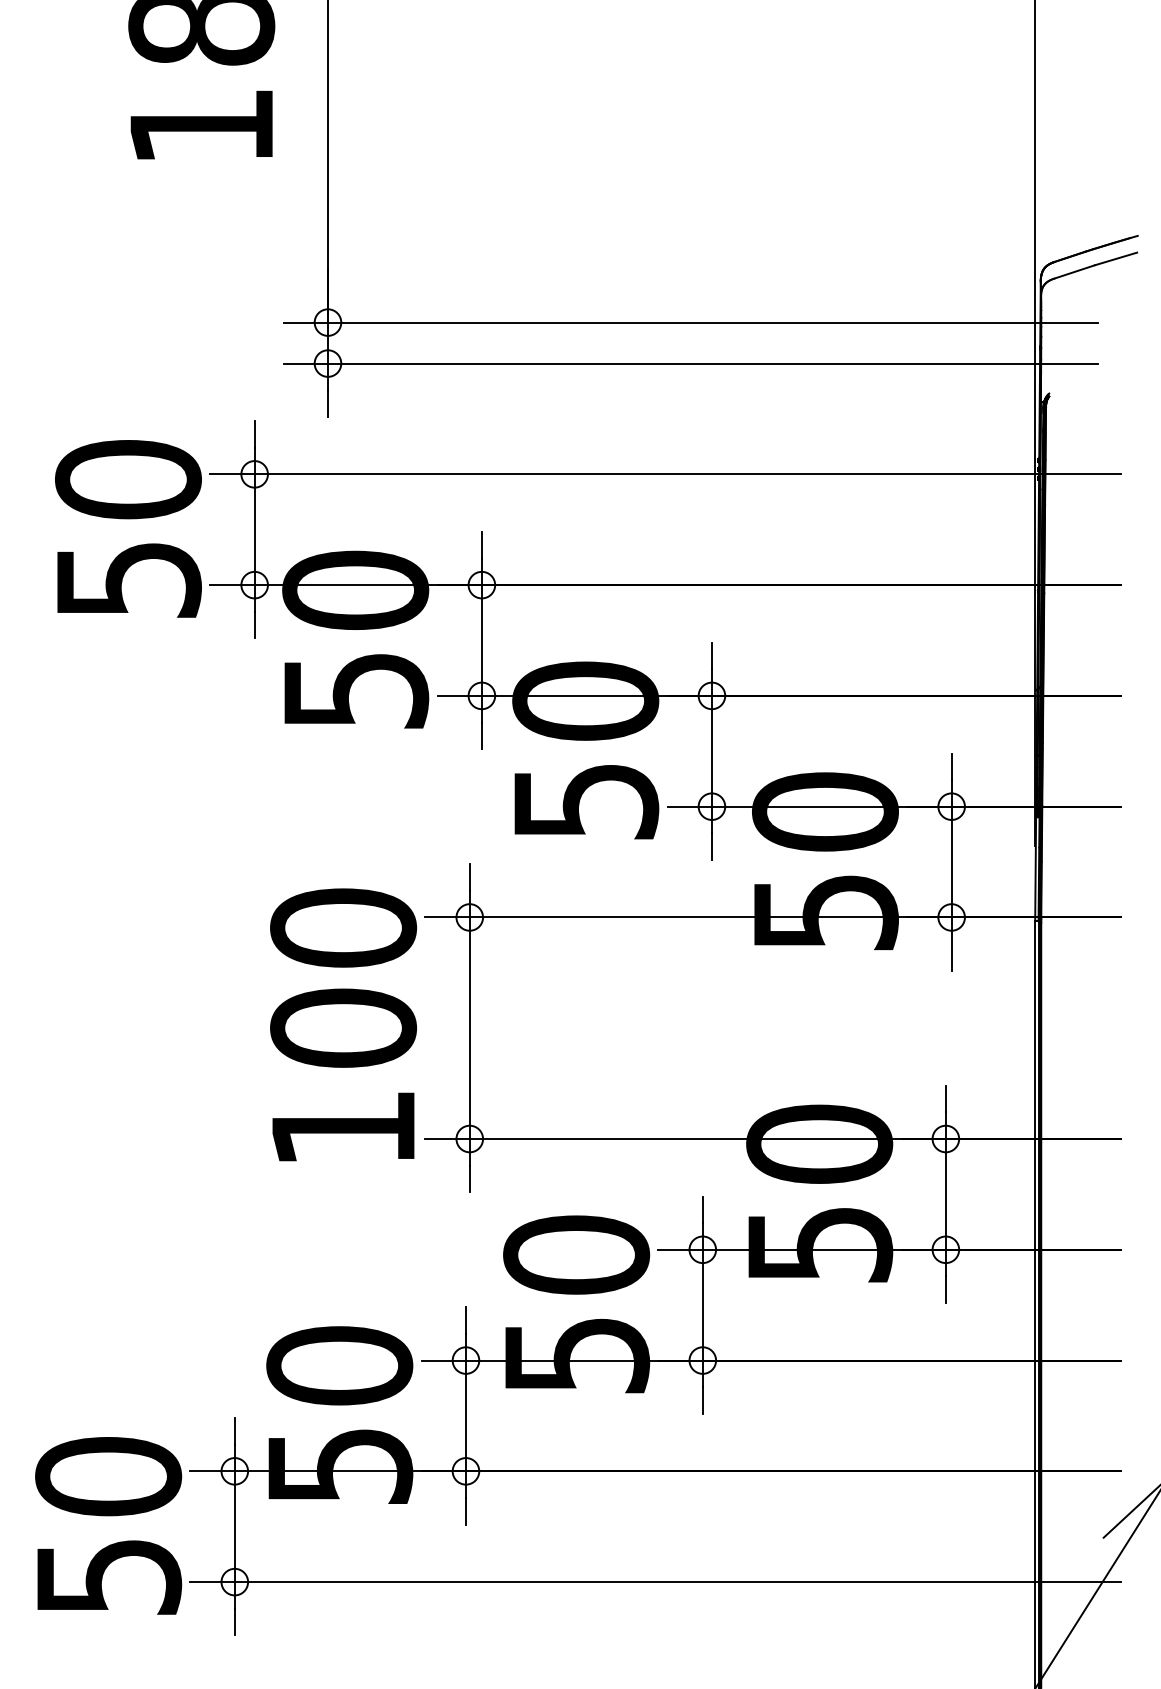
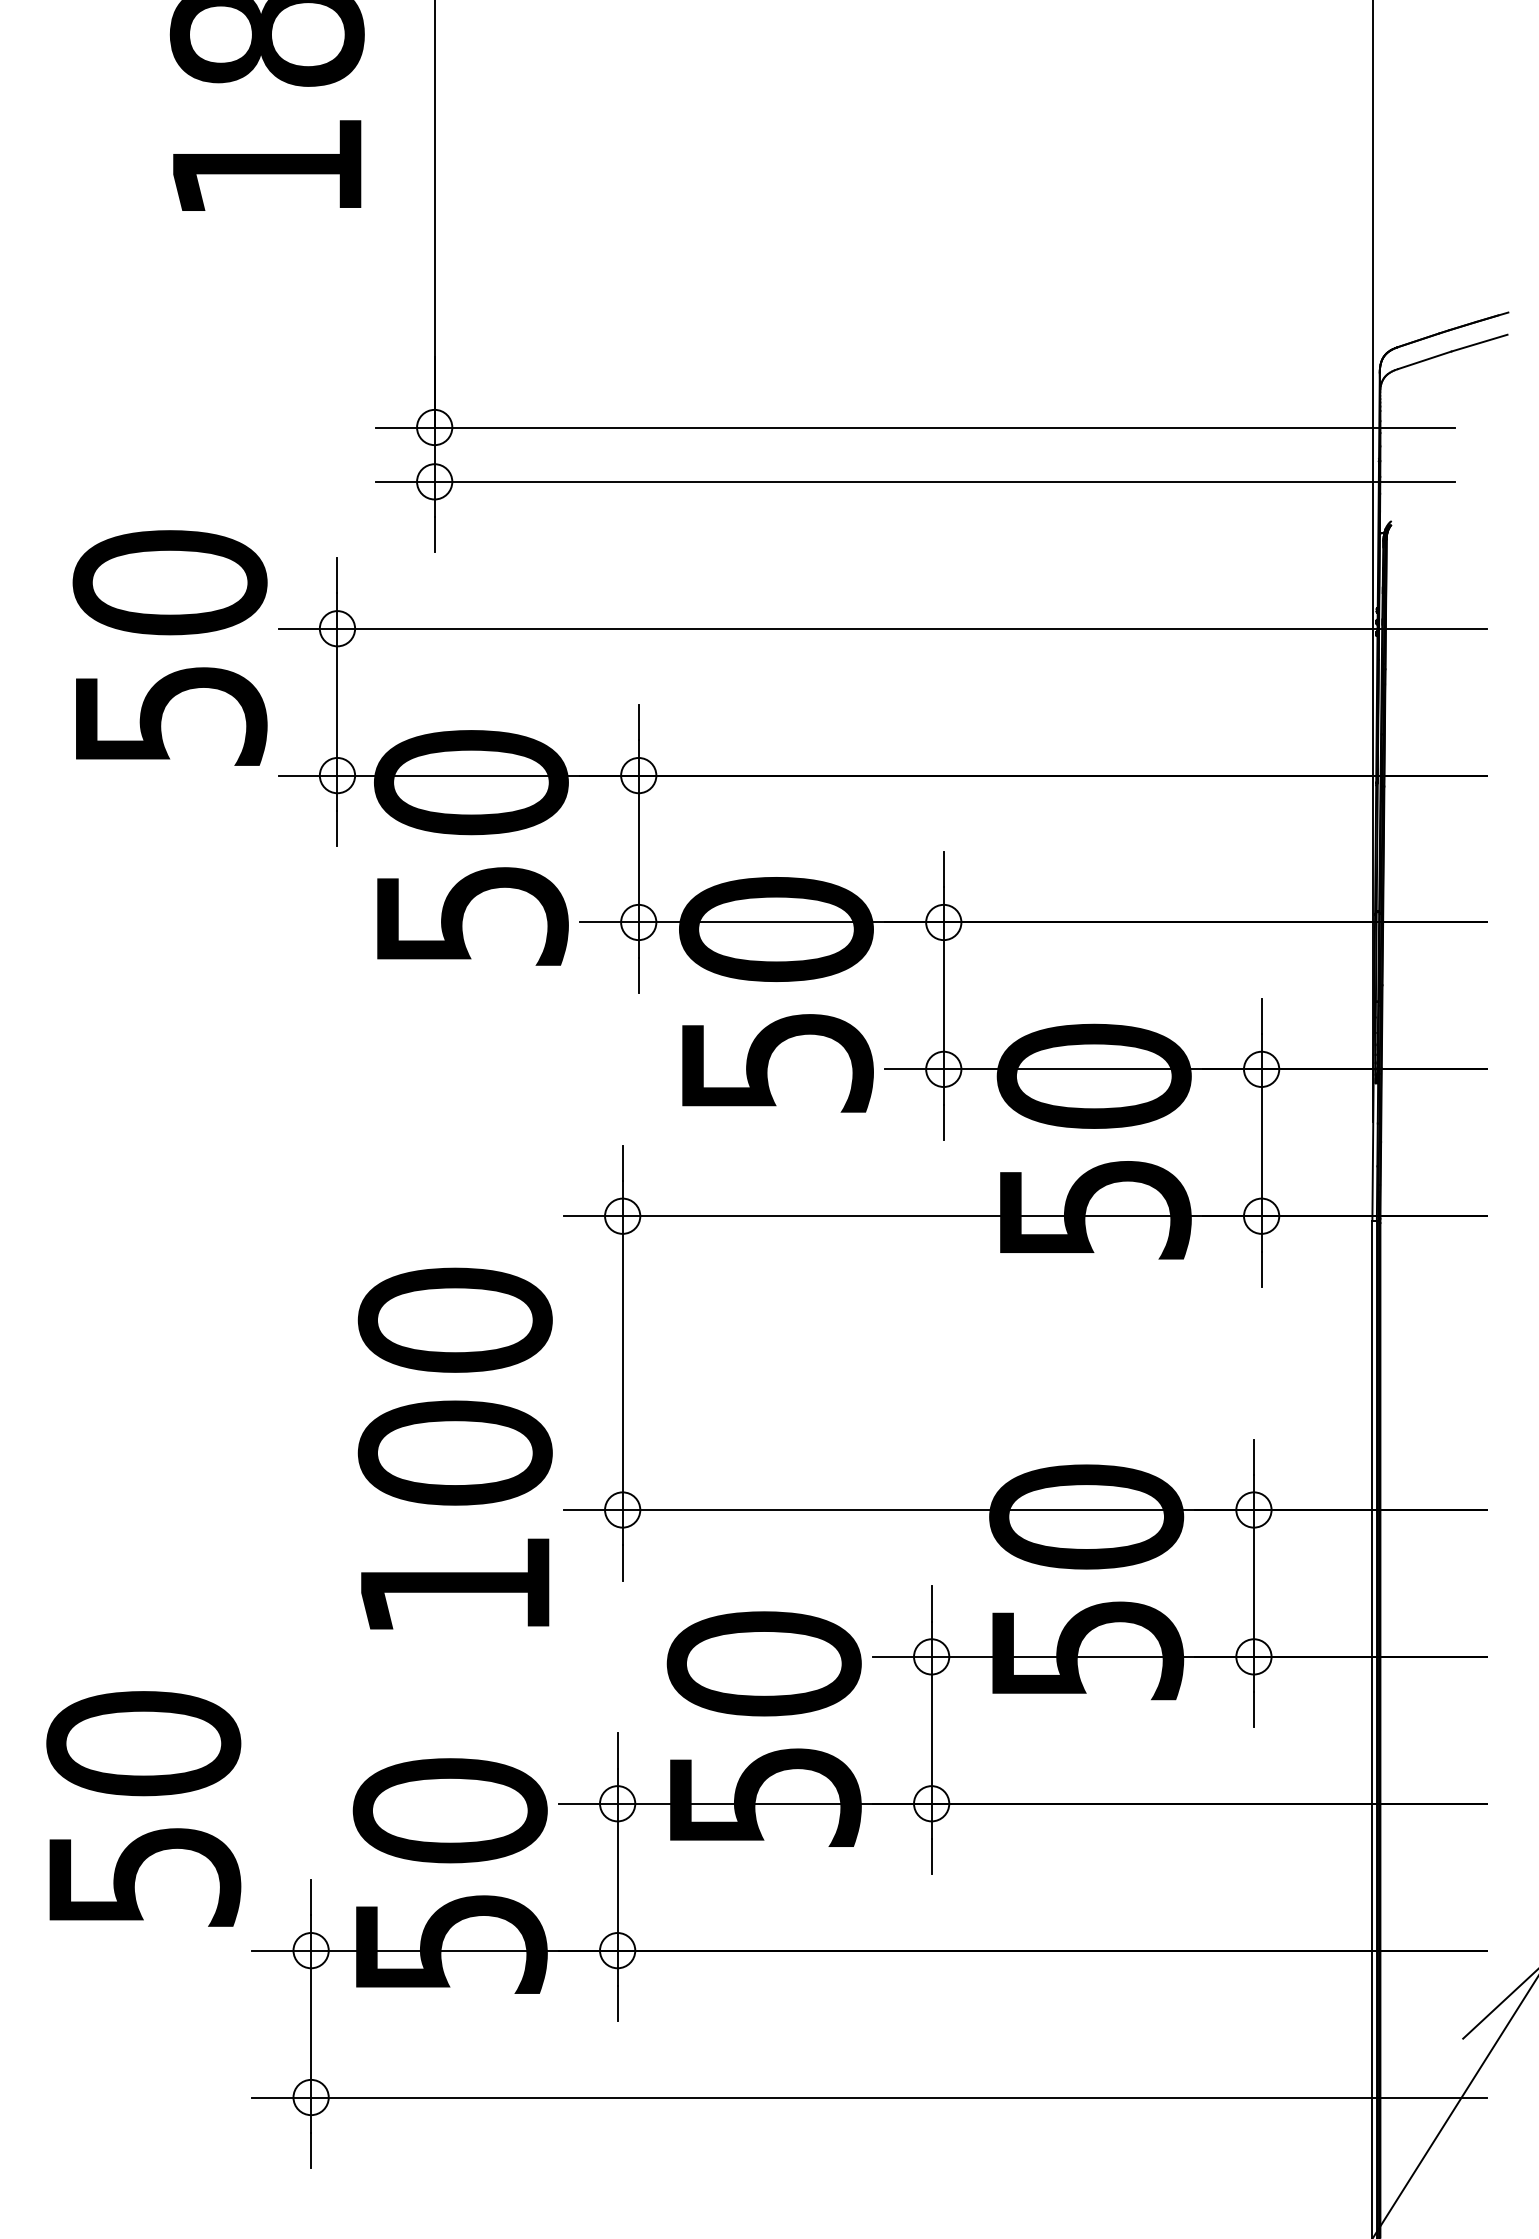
text: (127, 528) -> (169, 647), moved
text: (342, 1024) -> (454, 1448), moved
text: (108, 1525) -> (143, 1808), moved

